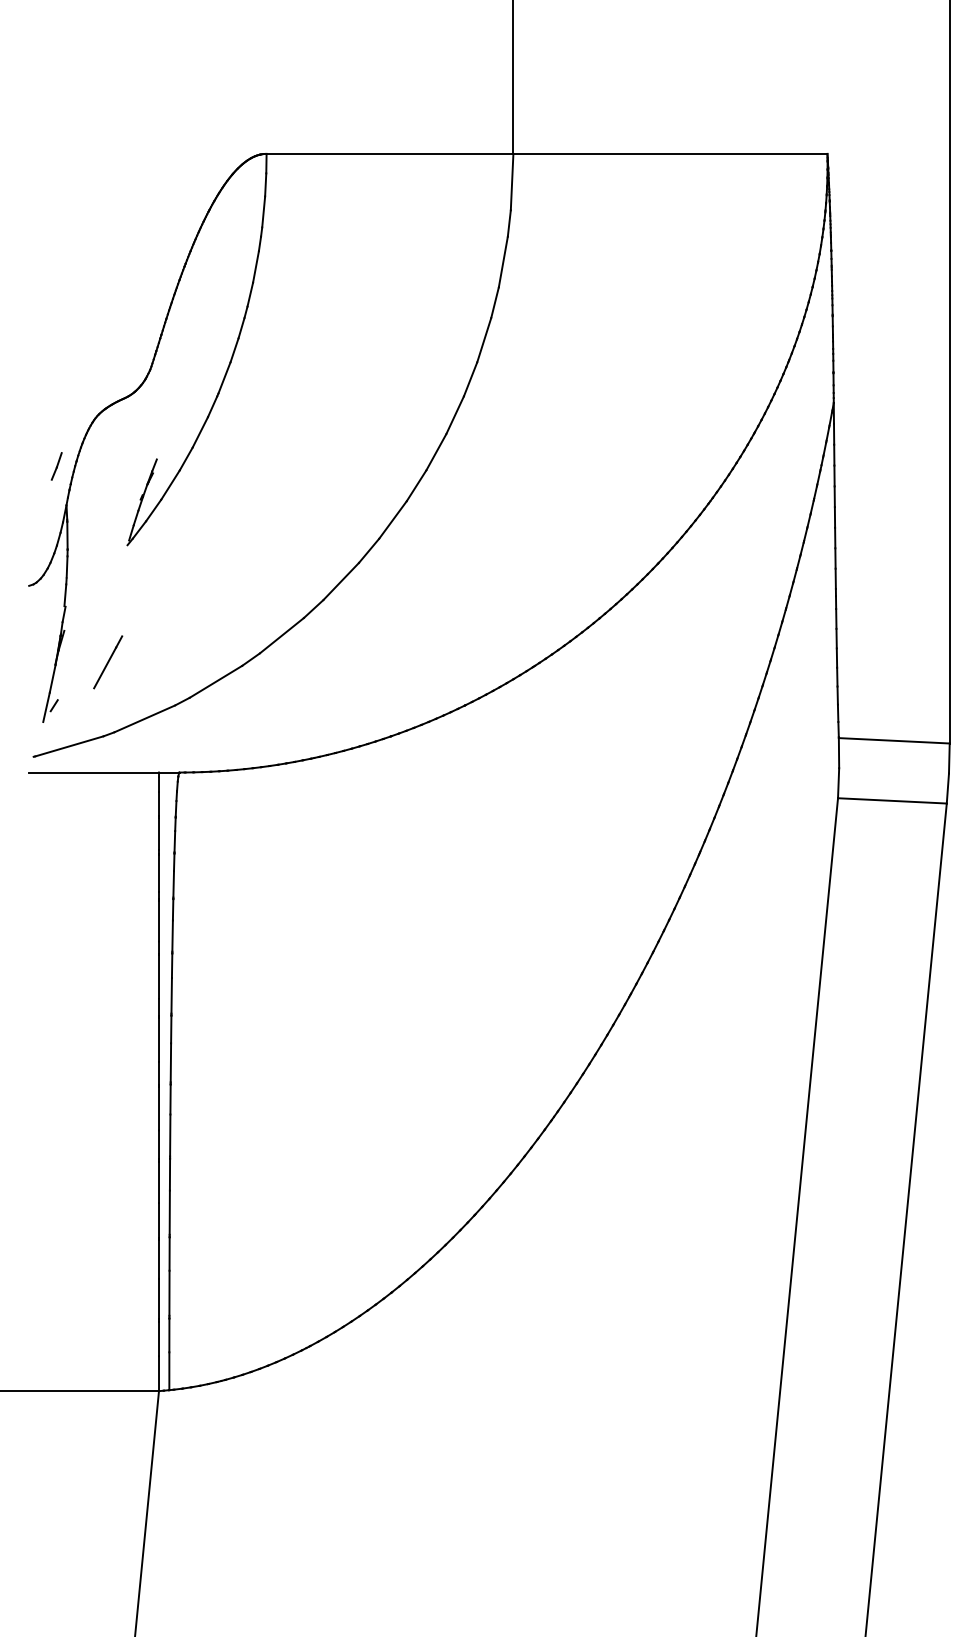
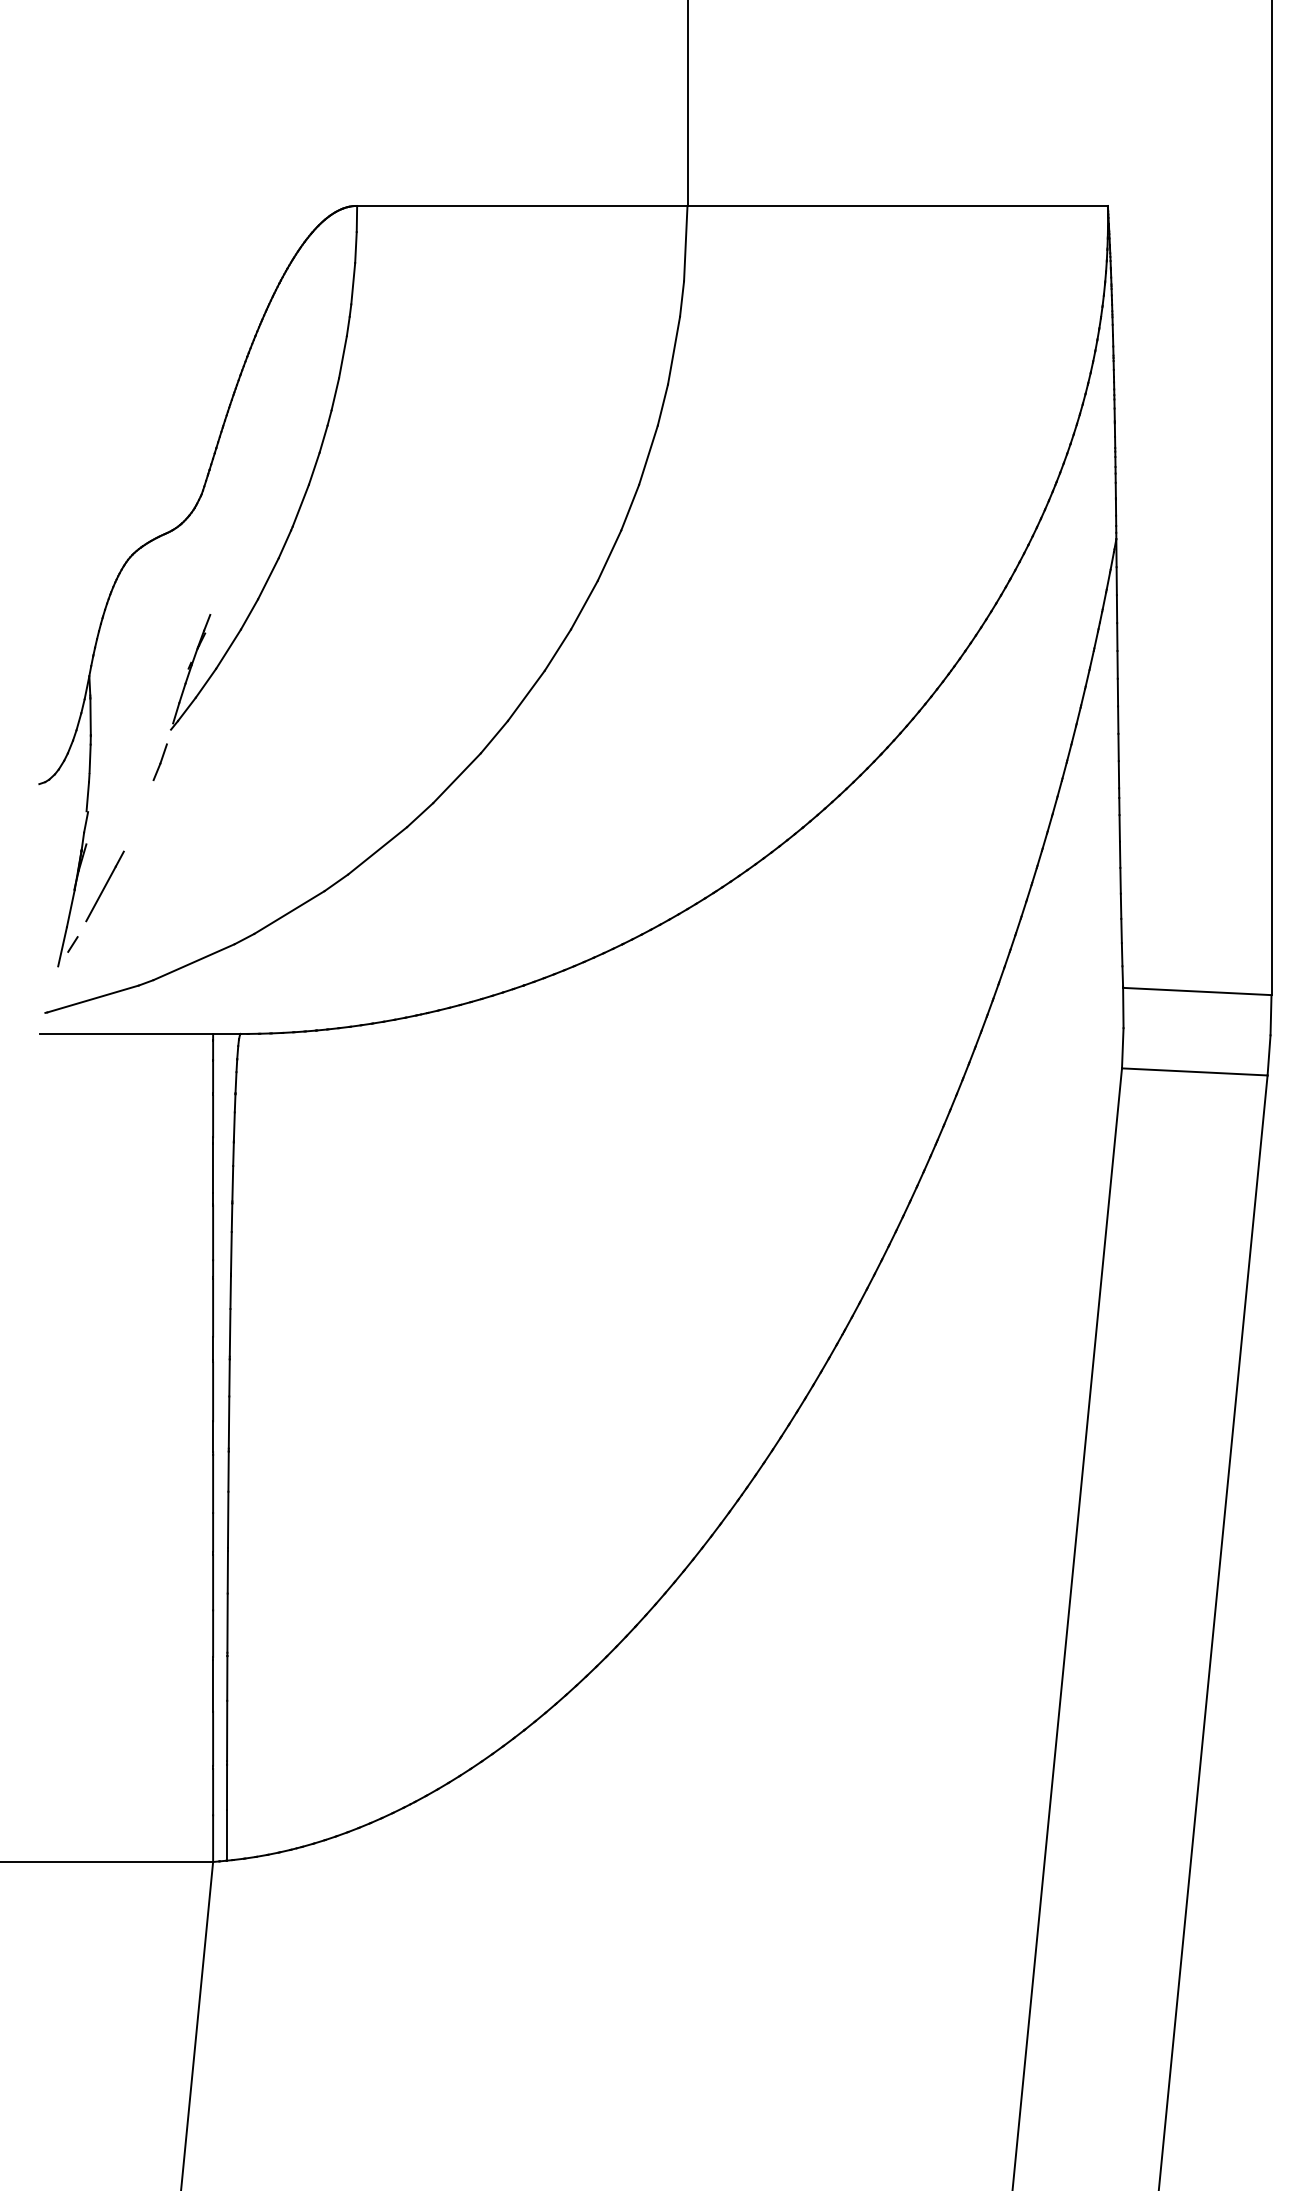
line: (56, 465) -> (160, 761), moved
line: (107, 662) -> (104, 886), moved

